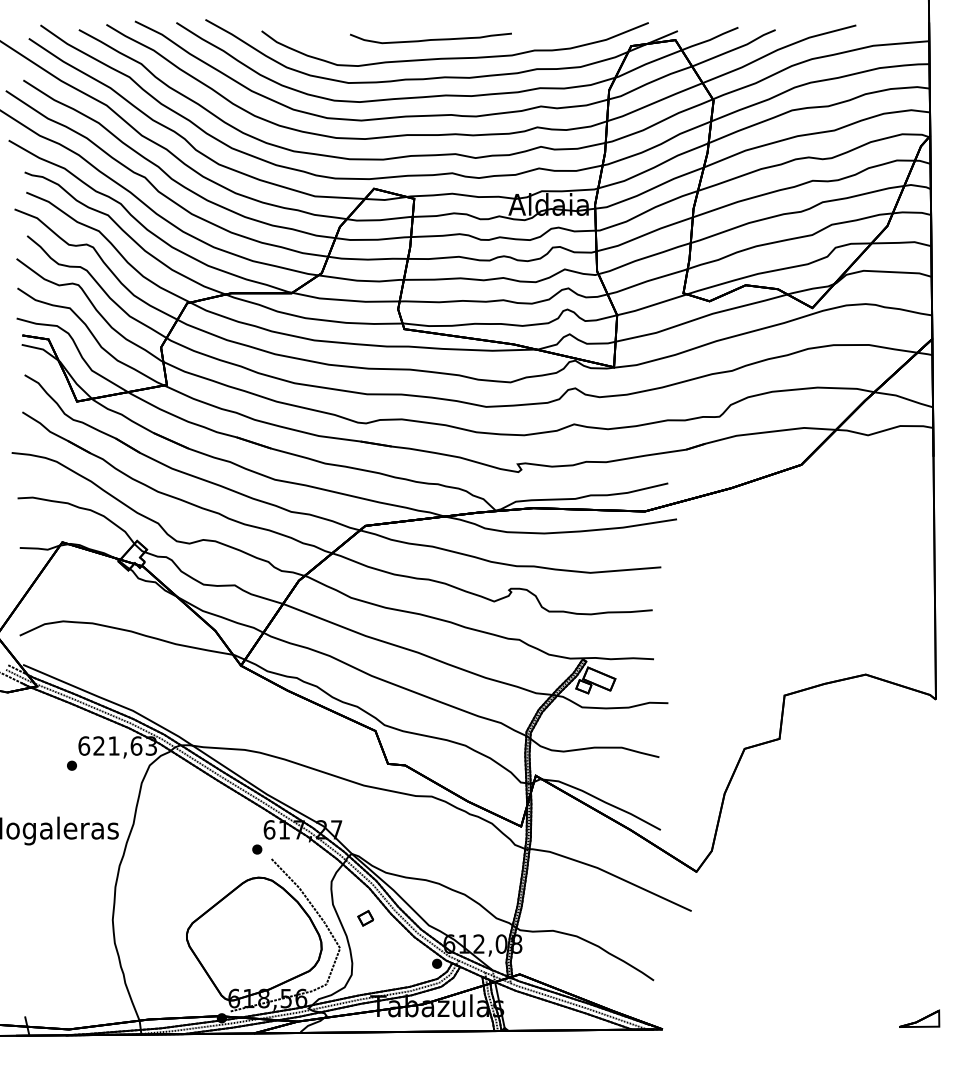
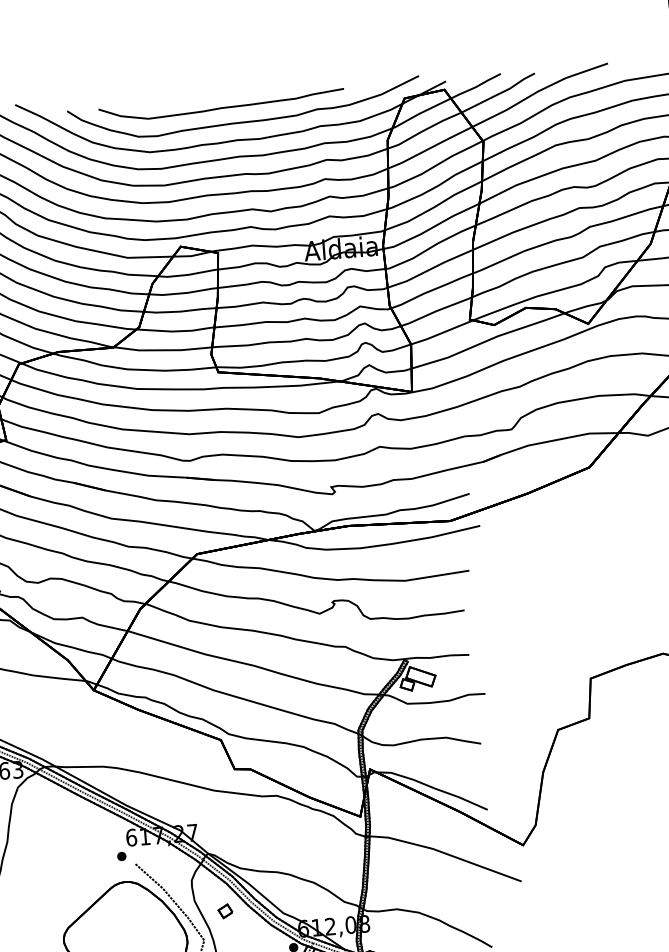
part: (430, 38) -> (221, 105), size x1.67

